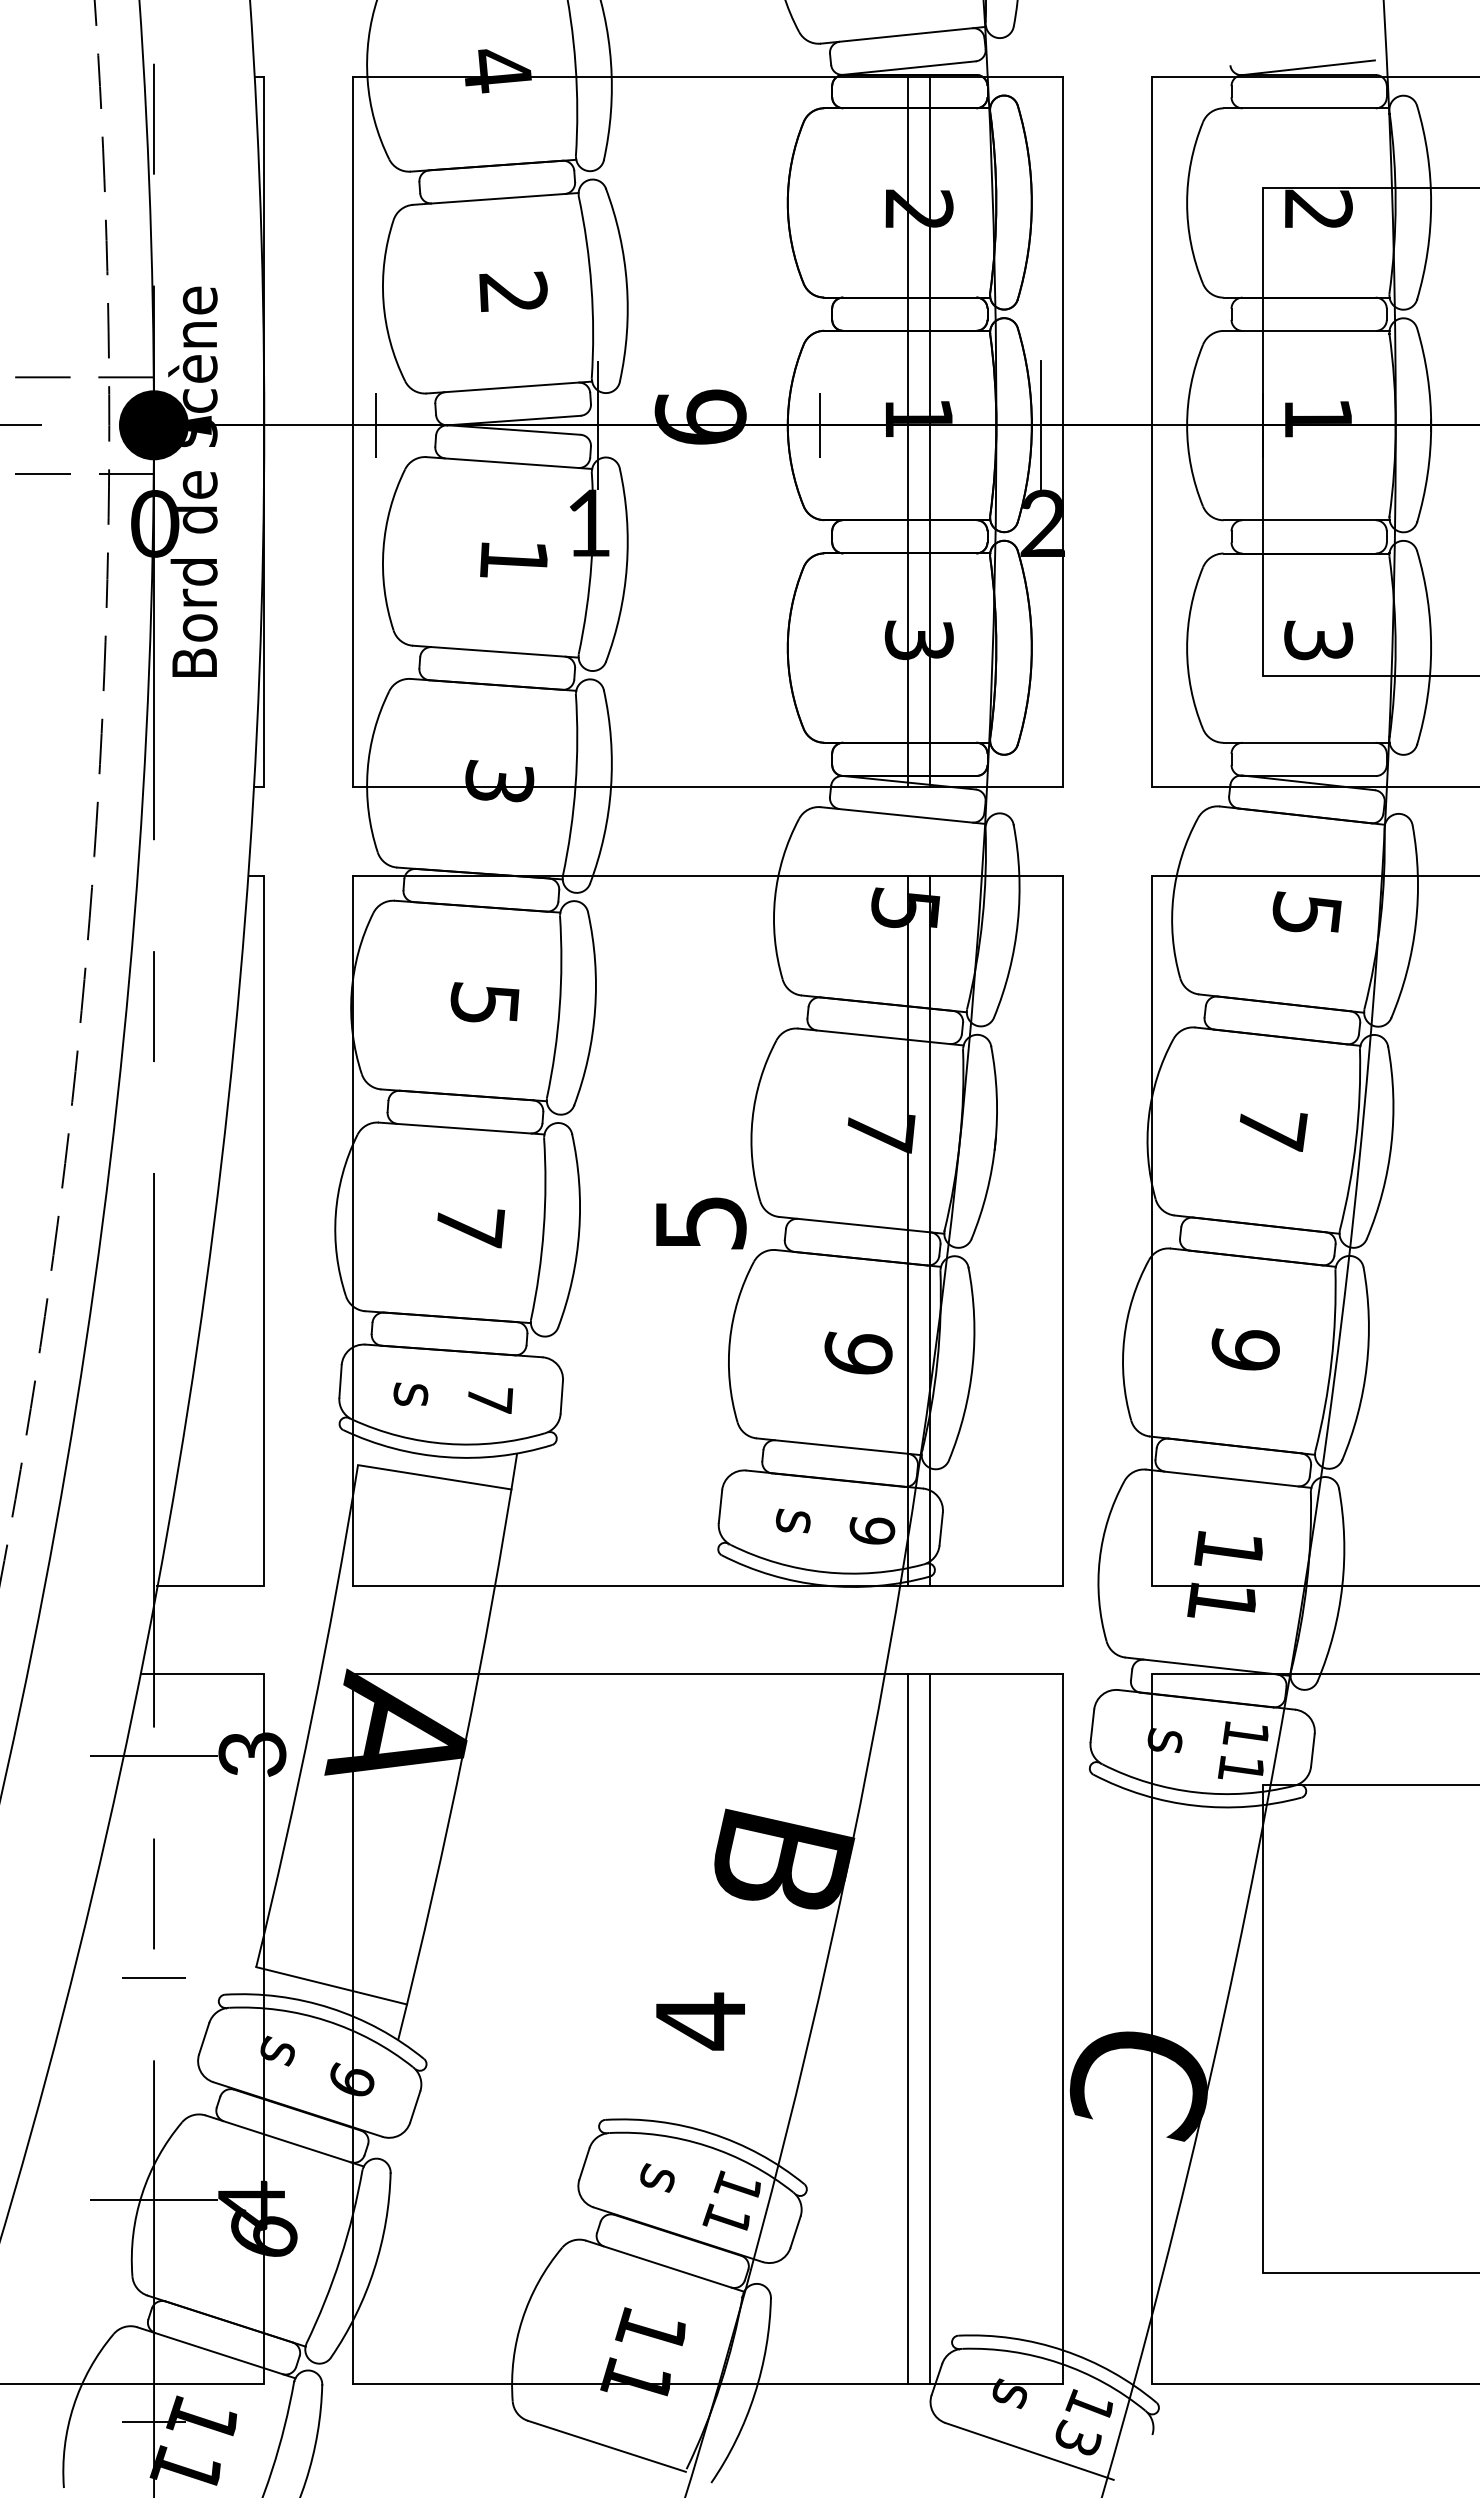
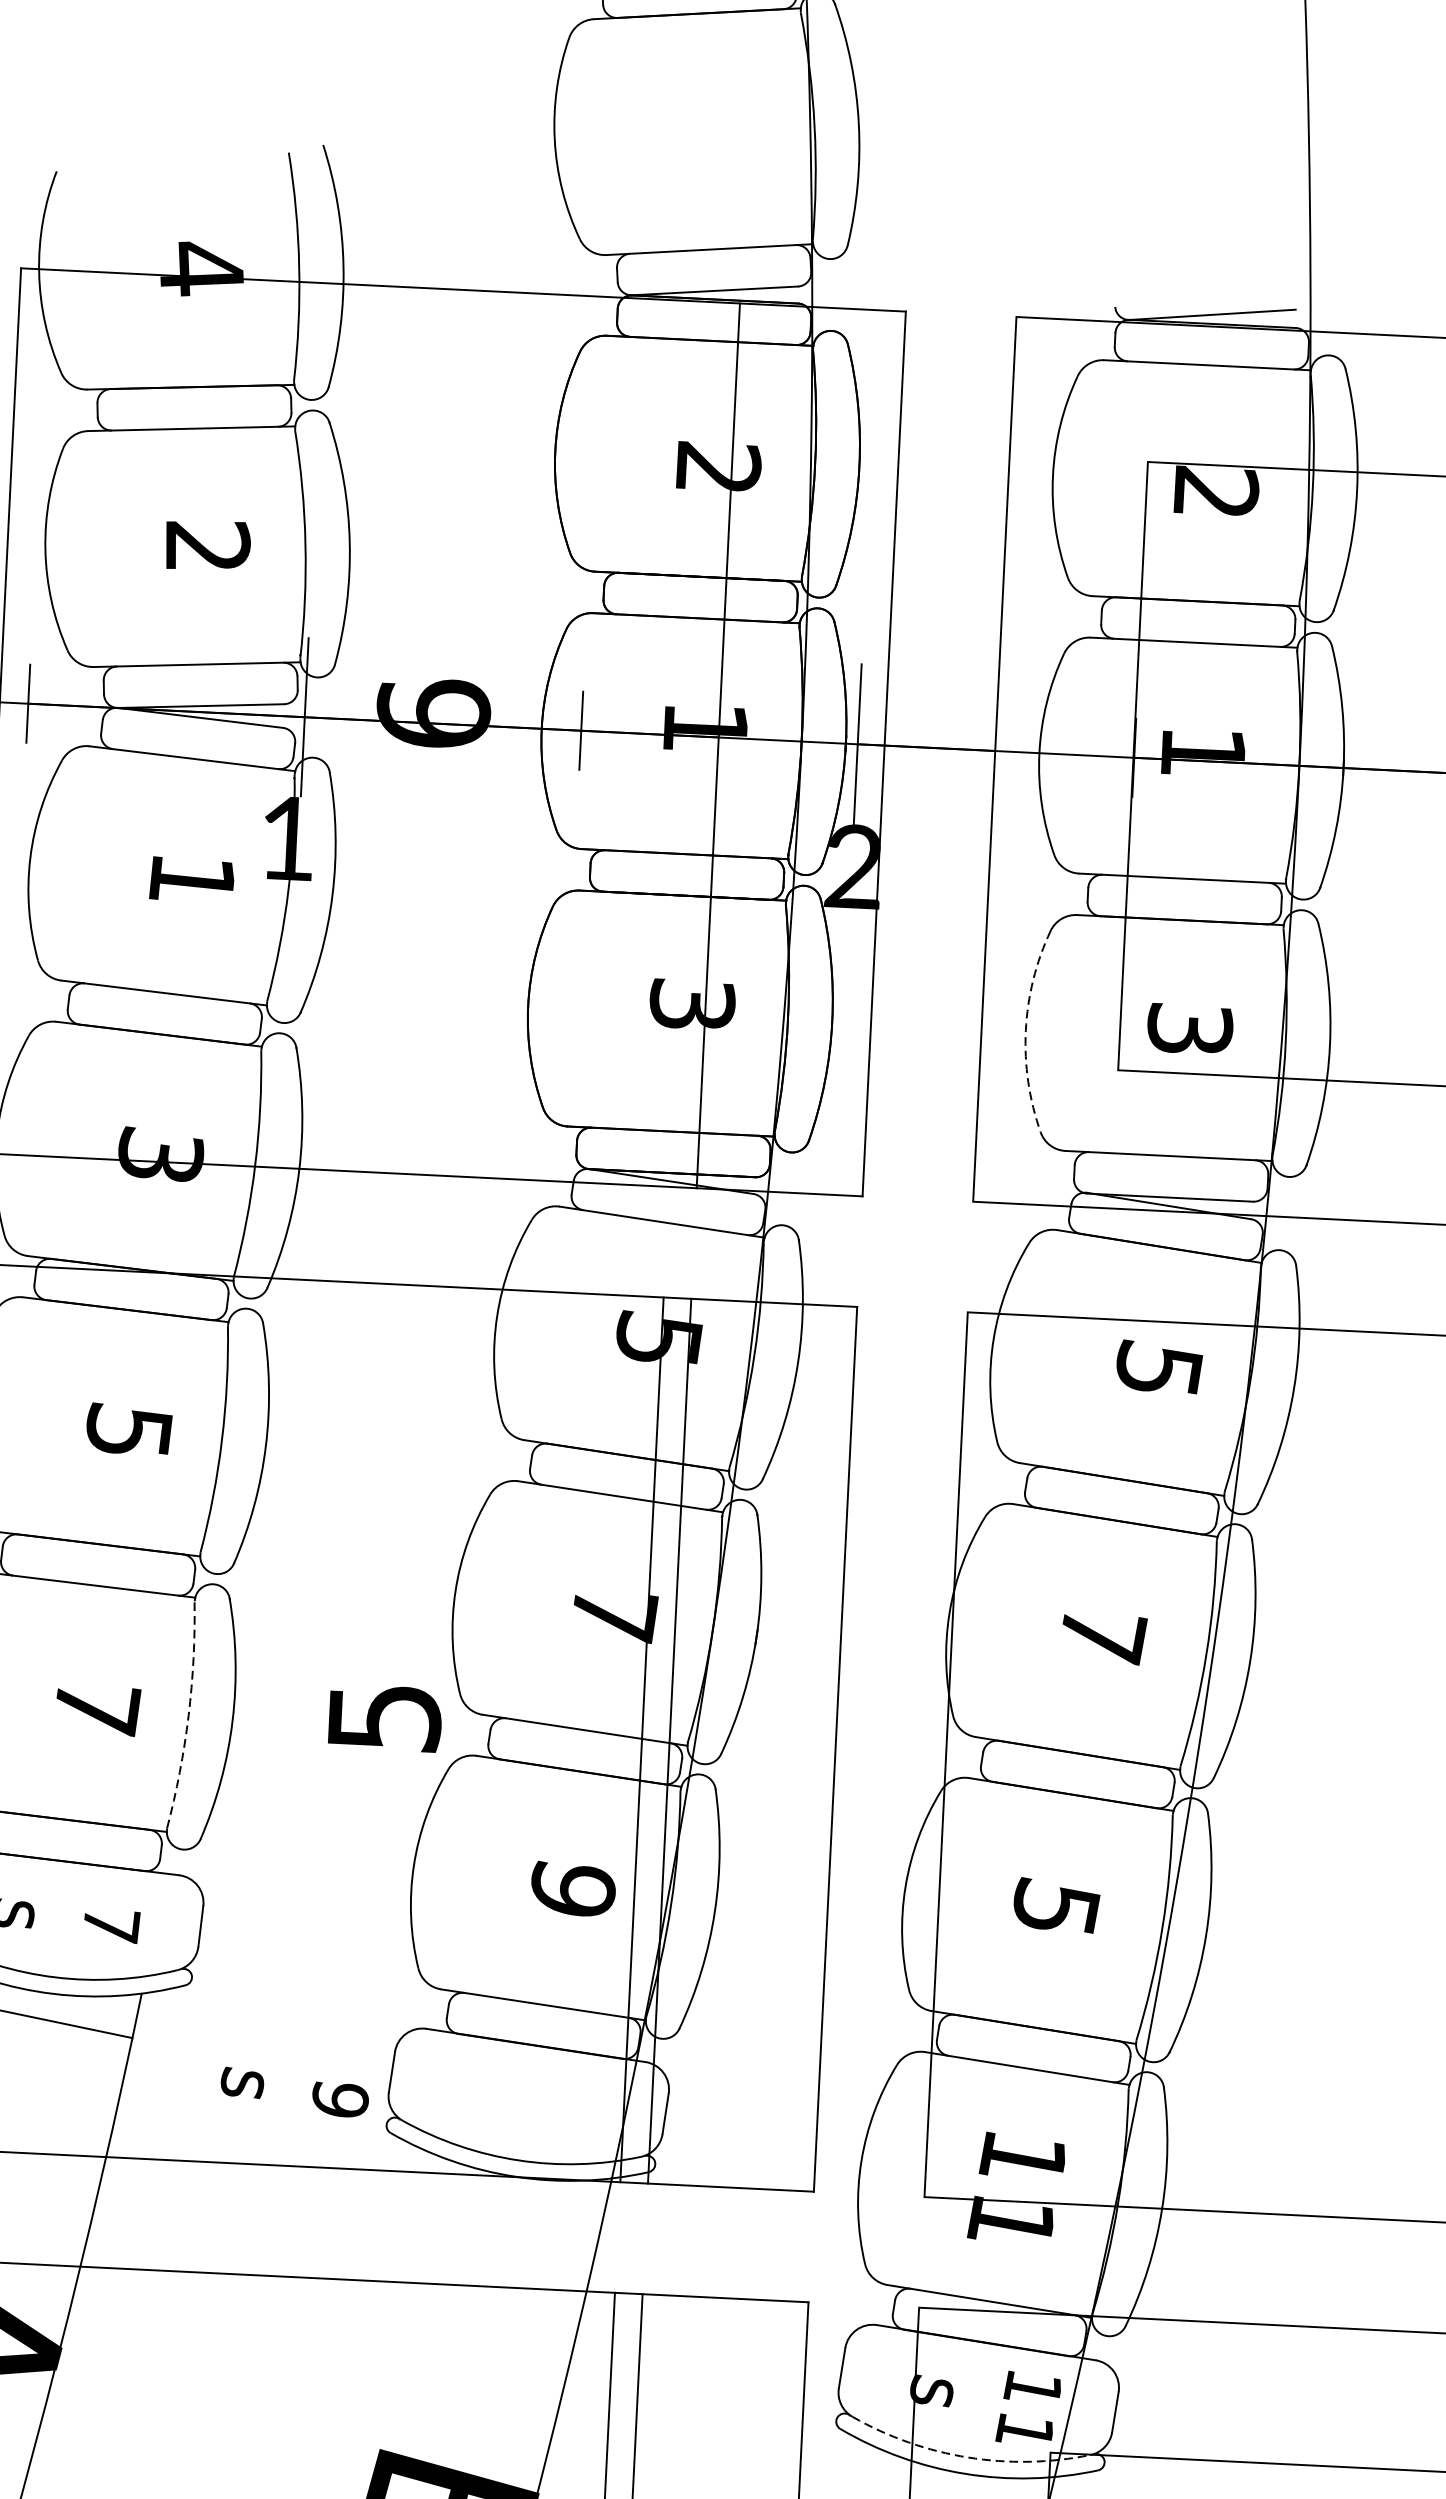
line: (907, 432) -> (690, 744), removed
arc: (1187, 648) -> (1026, 1031), solid -> dashed
arc: (543, 1229) -> (188, 1716), solid -> dashed
text: (1245, 1347) -> (1055, 1905), 9 -> 5
text: (835, 1526) -> (294, 2092), moved
arc: (1196, 1792) -> (967, 2457), solid -> dashed

